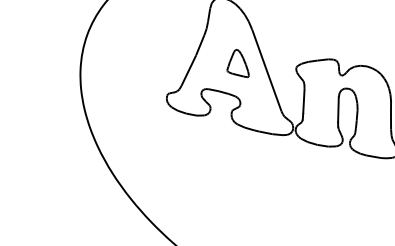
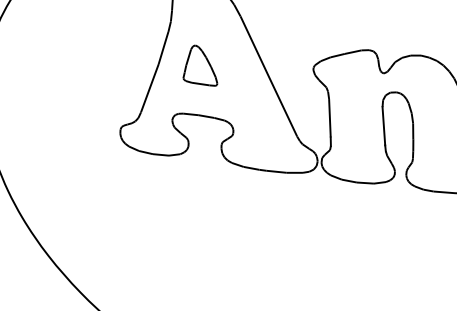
part: (237, 63) -> (198, 66), moved

